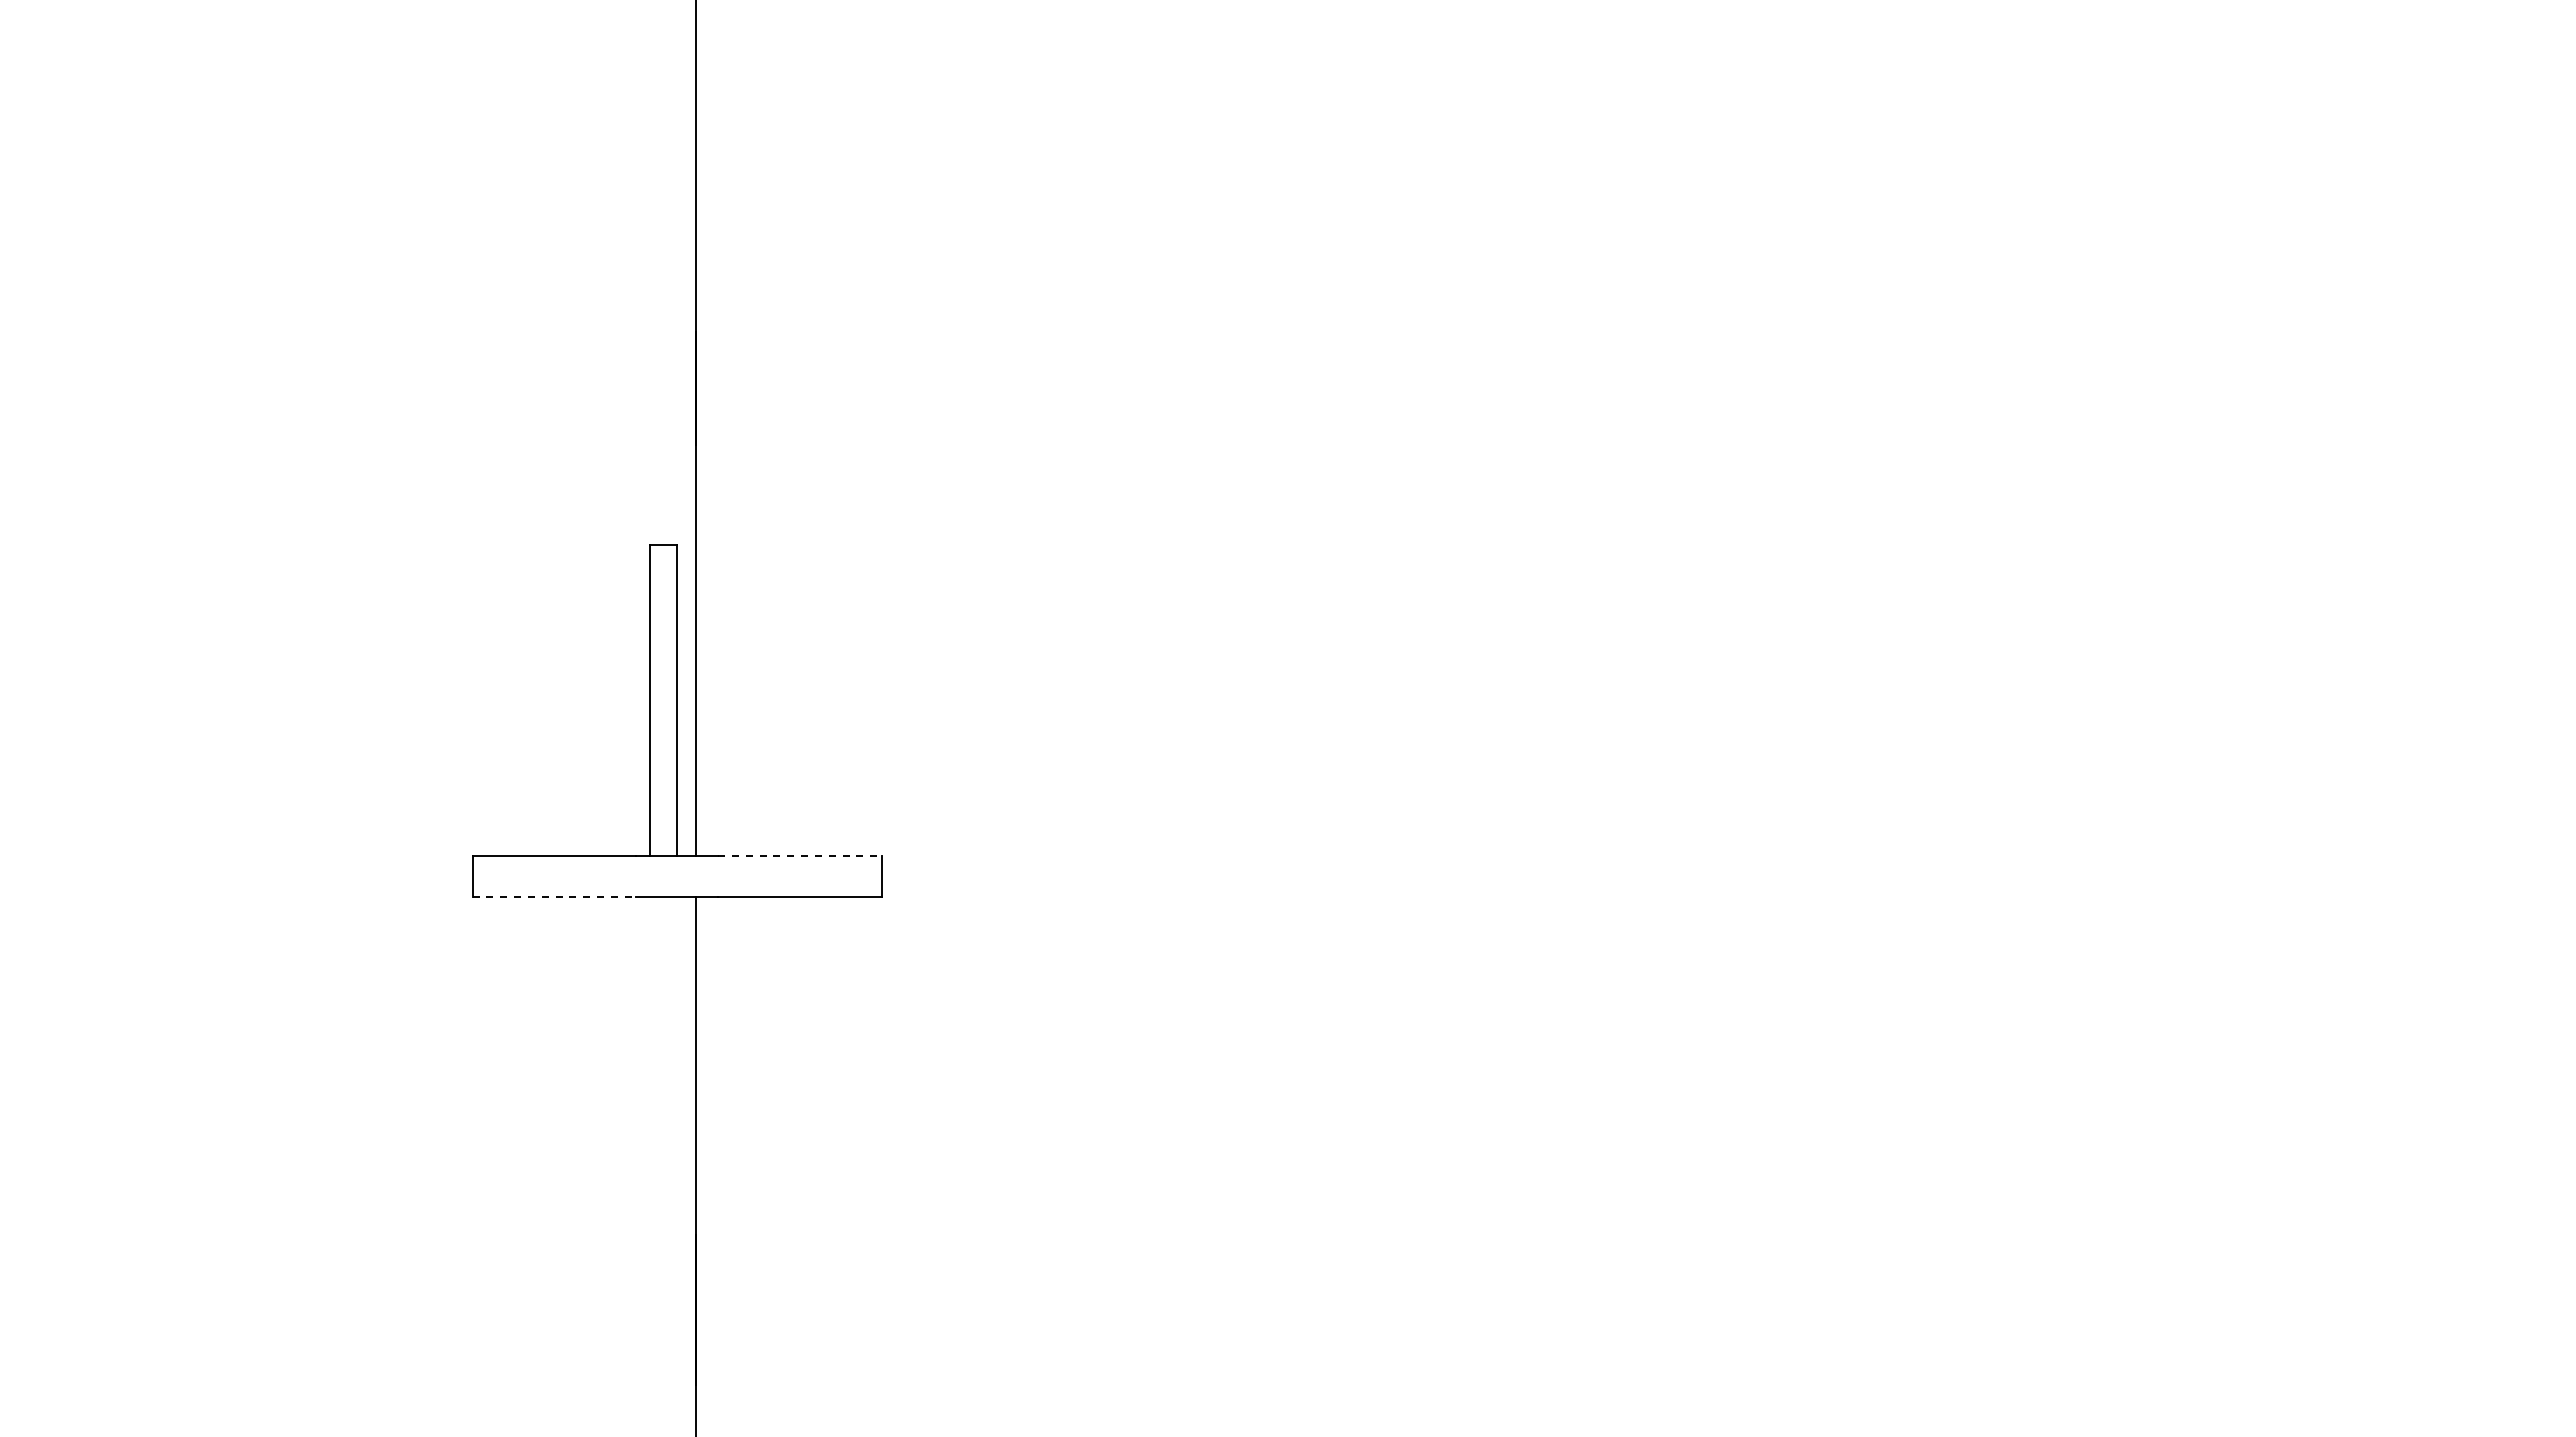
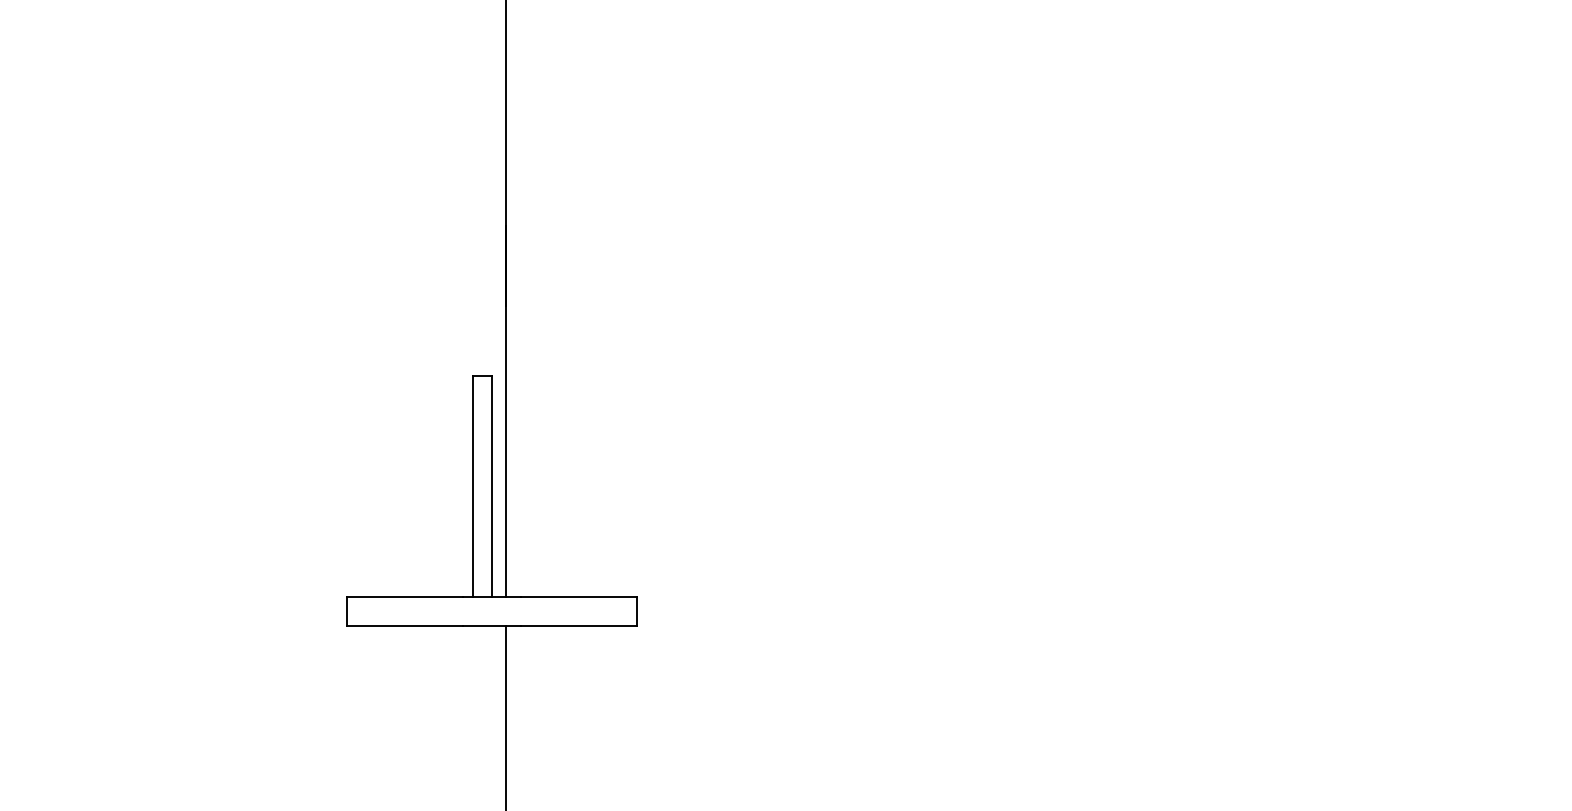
line: (800, 856) -> (579, 596), dashed -> solid
line: (554, 896) -> (405, 625), dashed -> solid

